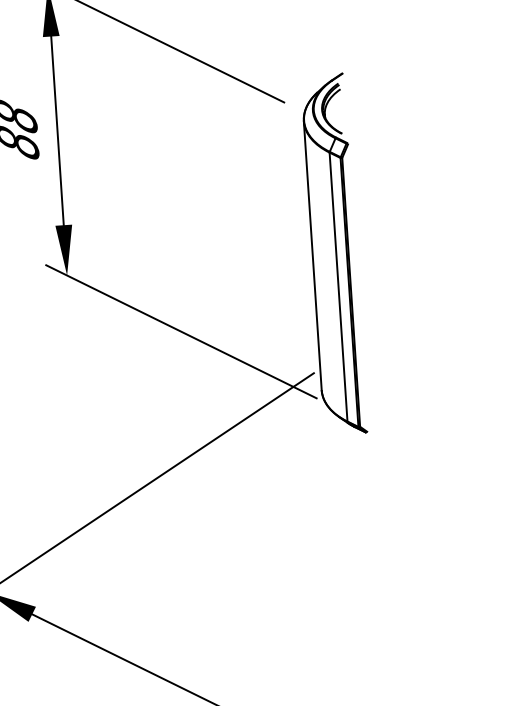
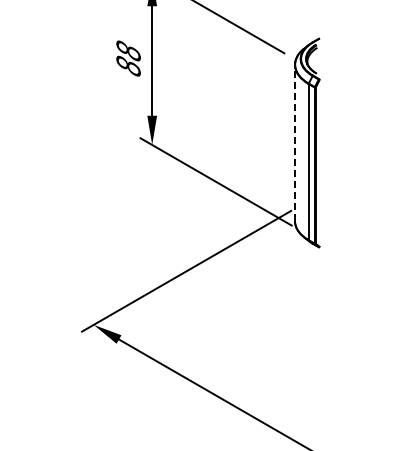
line: (311, 254) -> (294, 142), solid -> dashed

